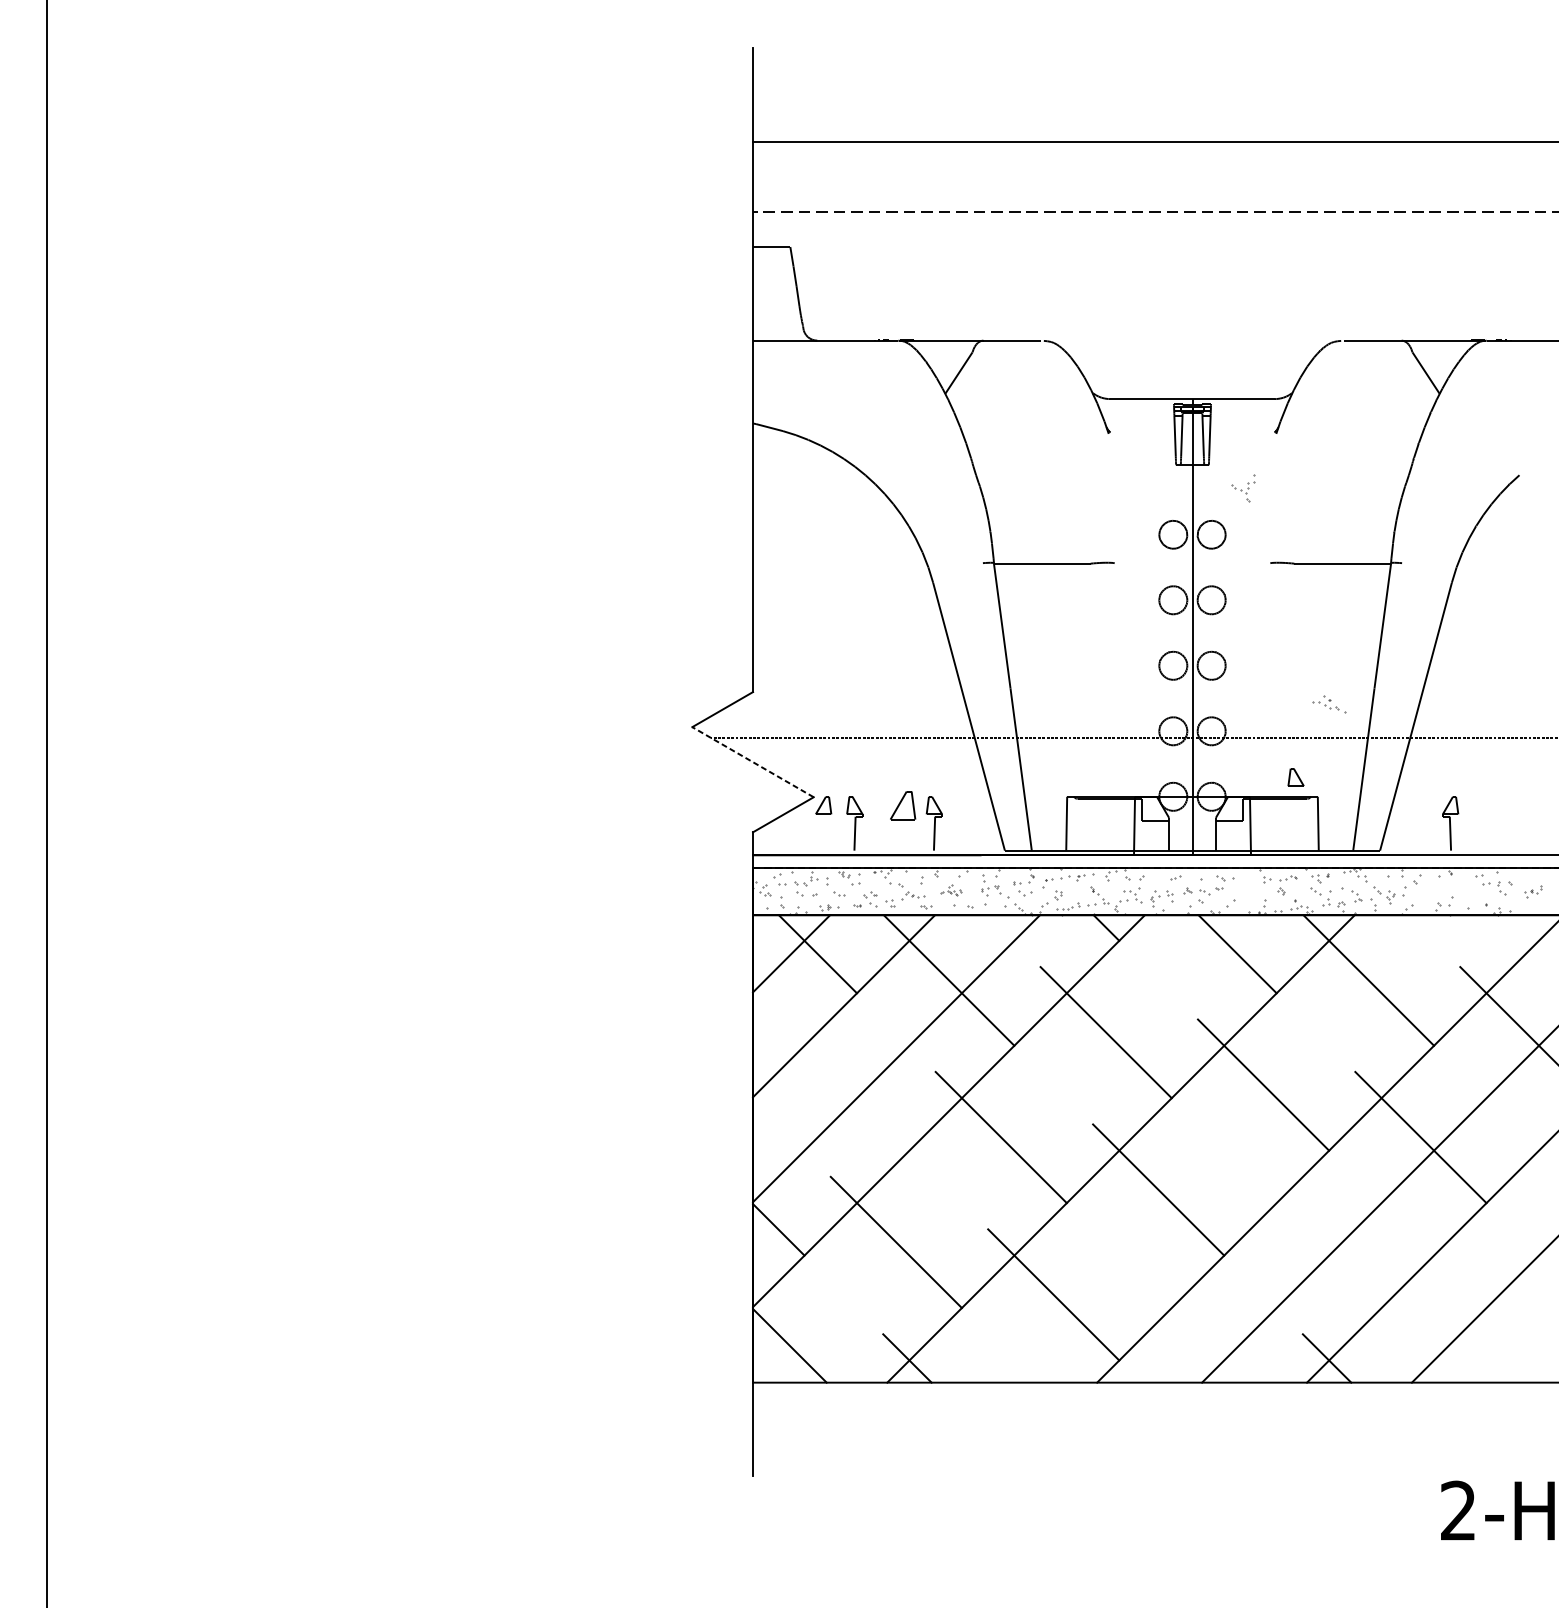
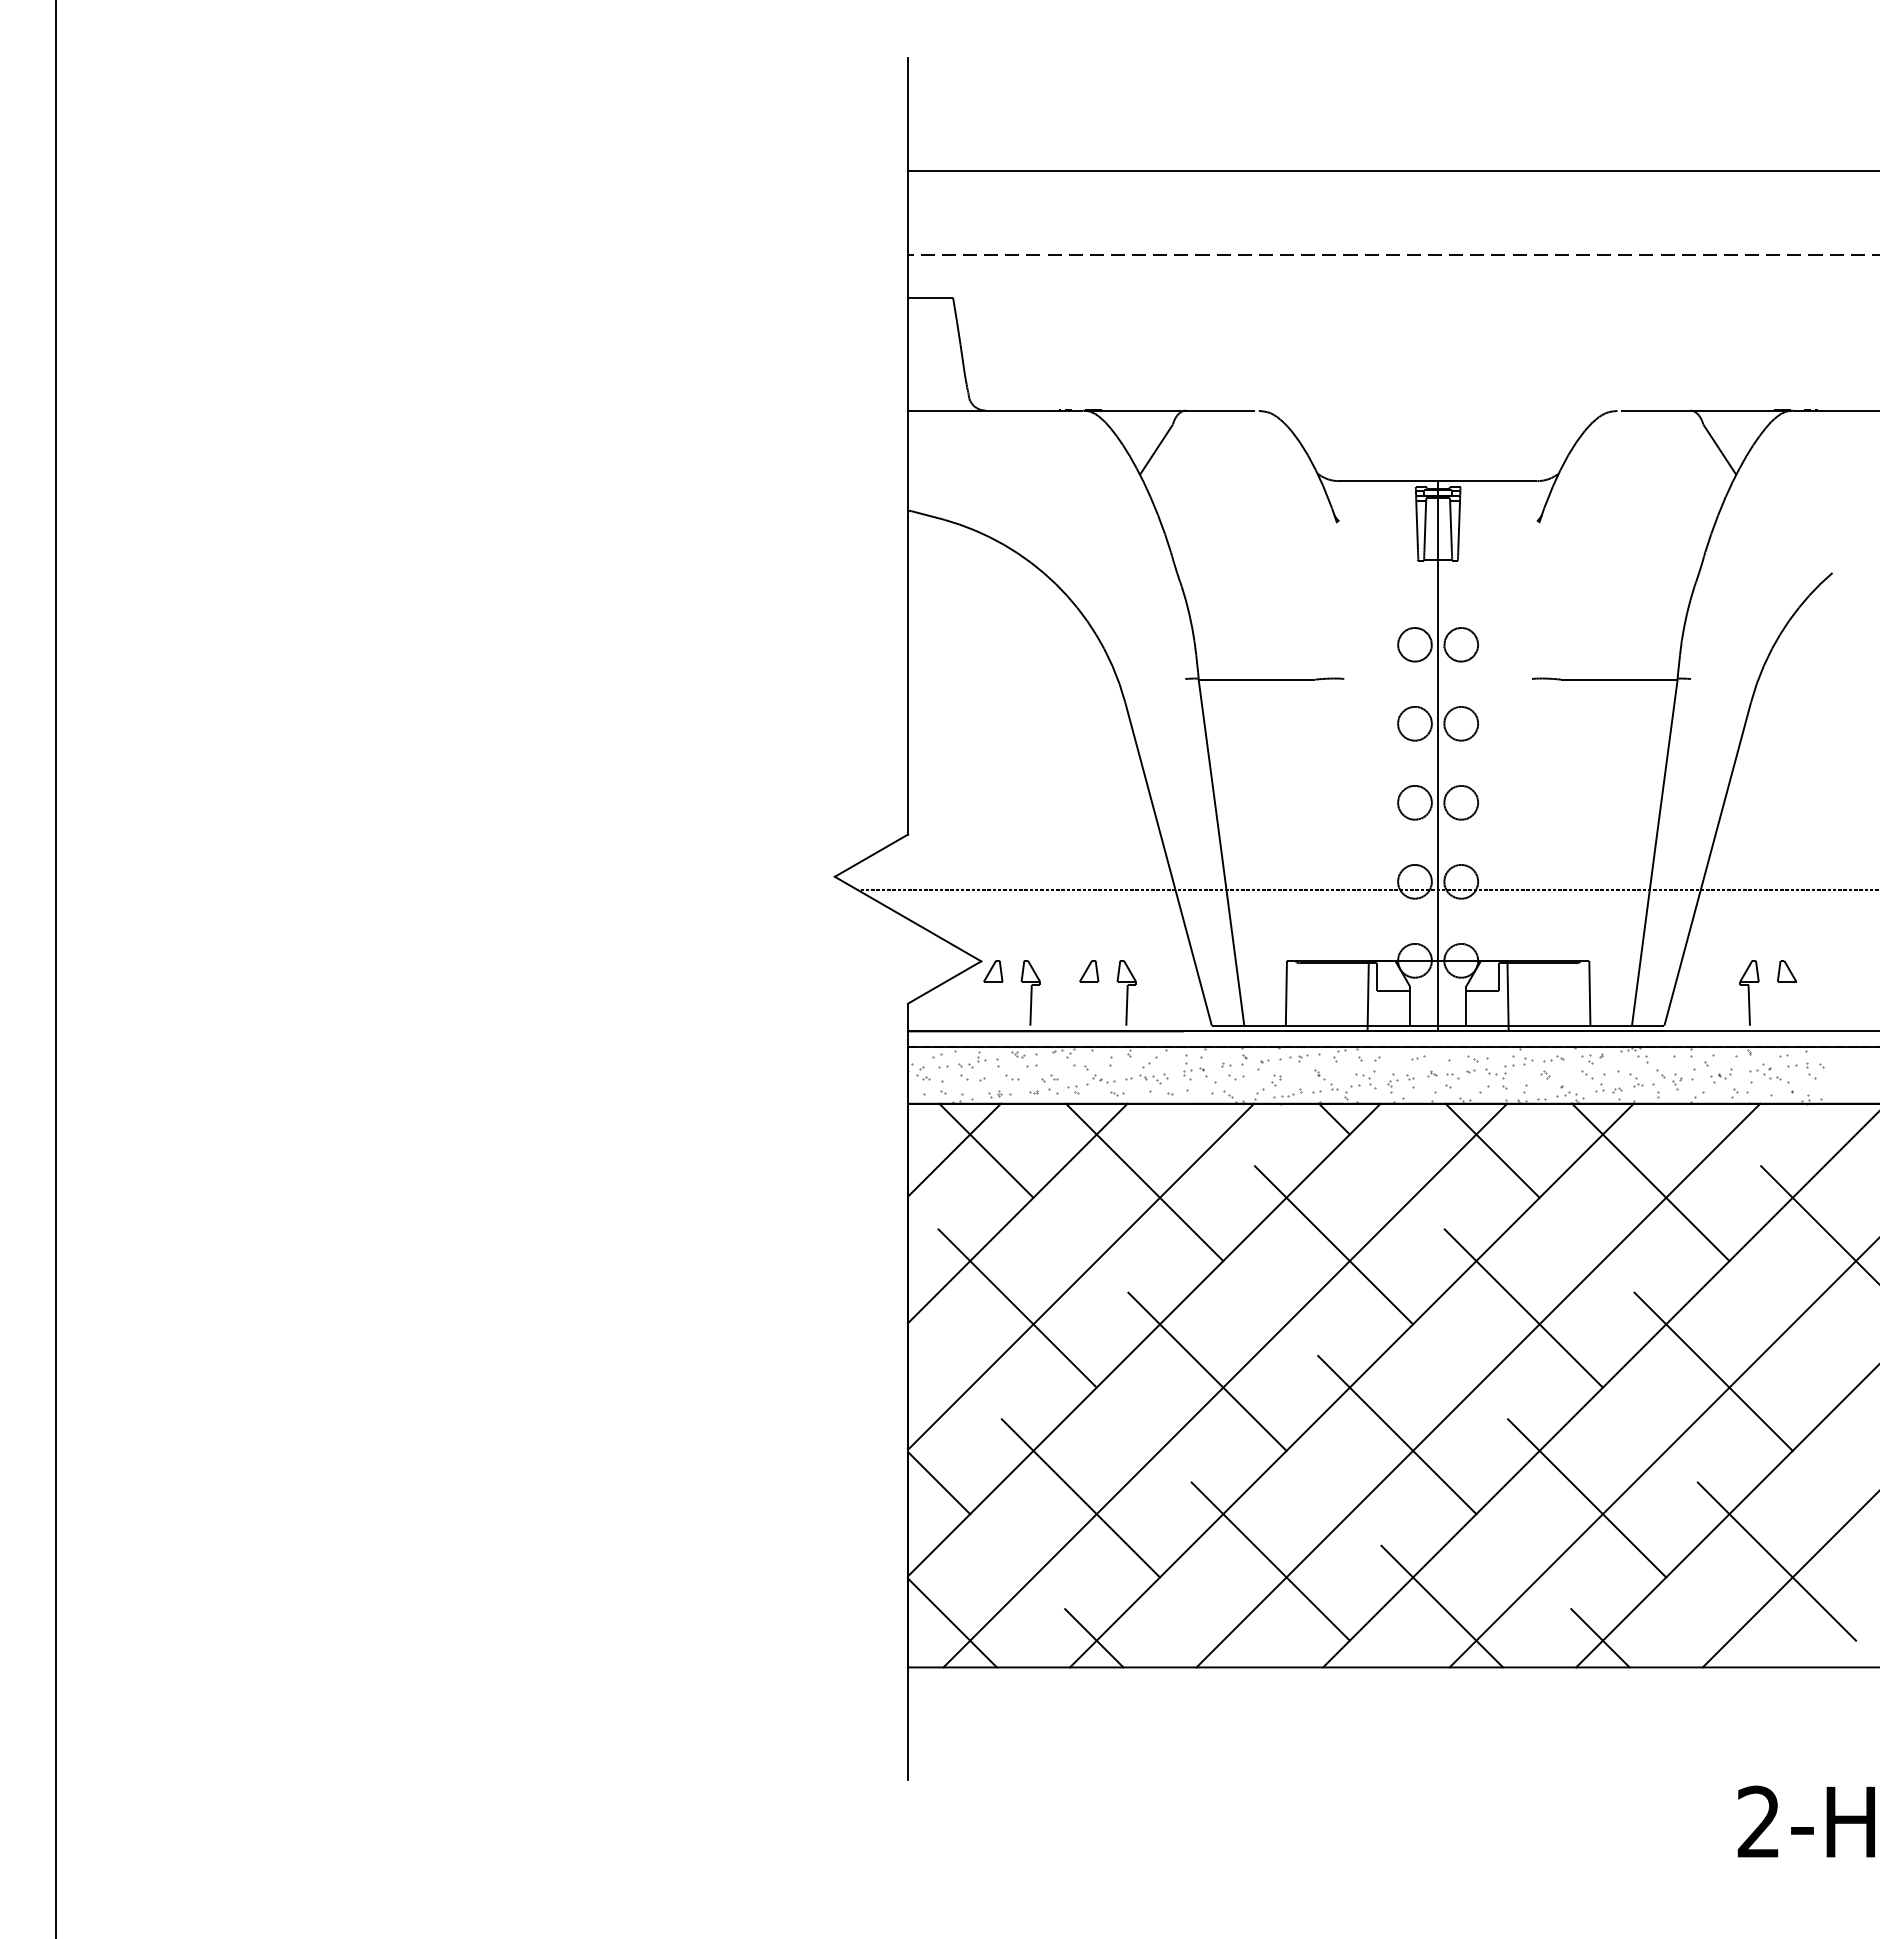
part: (1243, 488) -> (1499, 1072), moved
part: (1329, 704) -> (1769, 1073), moved
line: (753, 762) -> (908, 919), dashed -> solid
part: (1296, 777) -> (1787, 971), moved
part: (903, 805) -> (1089, 971), size x0.62
part: (950, 890) -> (1146, 1073), size x1.67
part: (1533, 891) -> (1721, 1075), moved
line: (843, 1085) -> (1017, 1308), added
line: (1016, 1148) -> (1225, 1385), added
line: (1225, 1148) -> (1478, 1385), added
line: (1316, 1242) -> (1587, 1498), added
line: (1473, 1294) -> (1776, 1561), added
line: (1196, 1332) -> (1442, 1606), added

